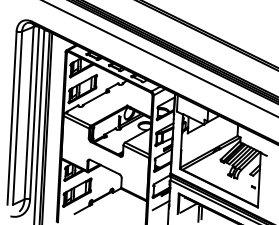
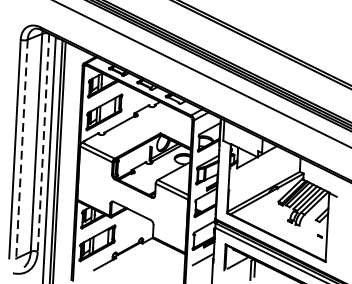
line: (34, 113) -> (43, 143), solid -> dashed
line: (17, 118) -> (21, 149), solid -> dashed

